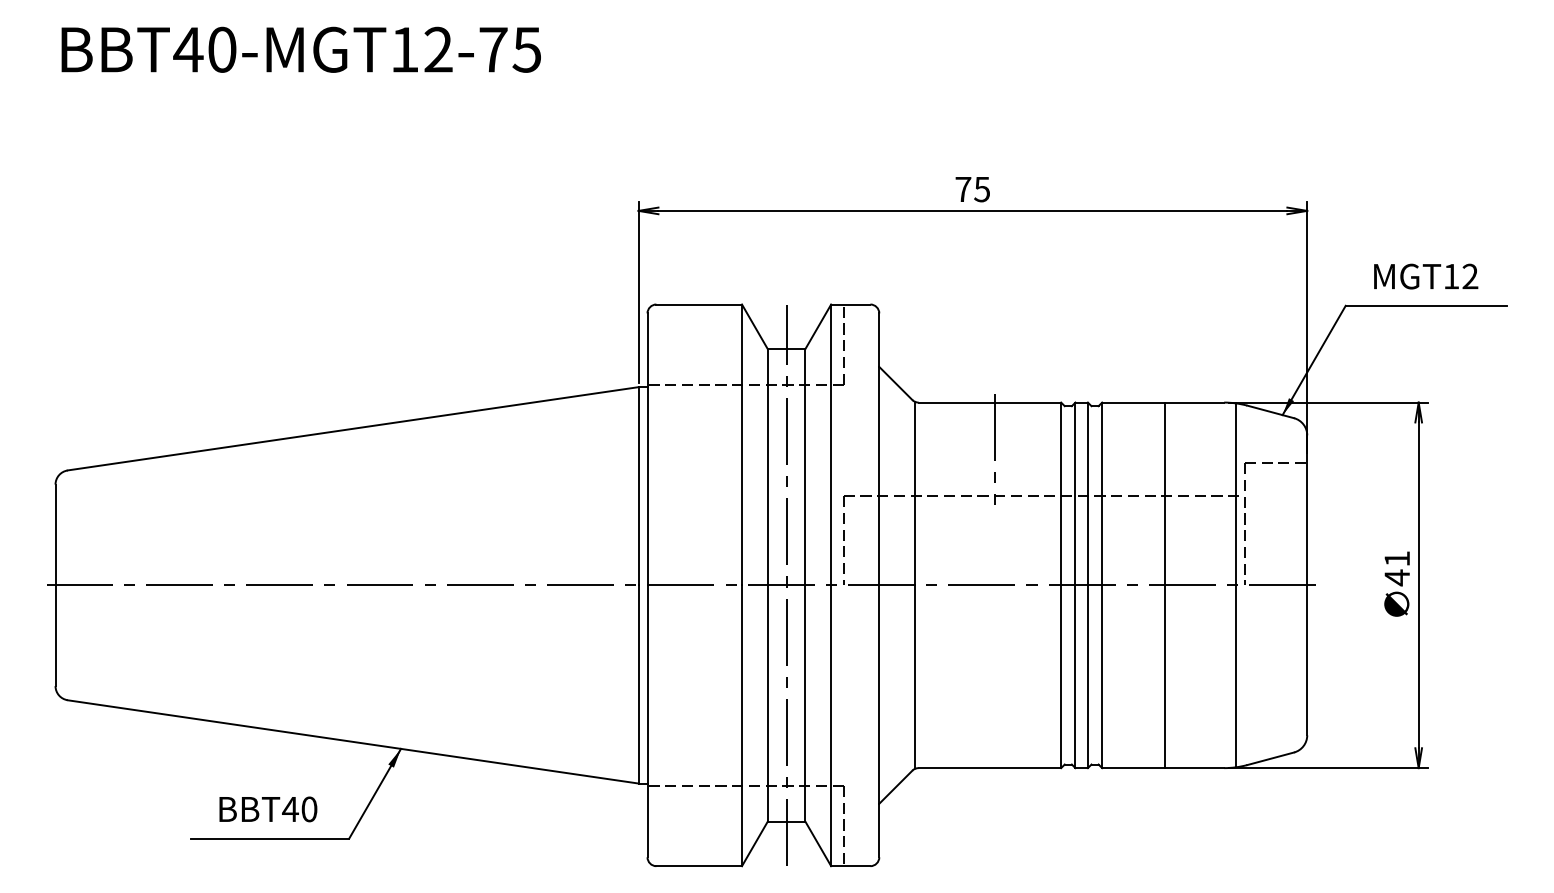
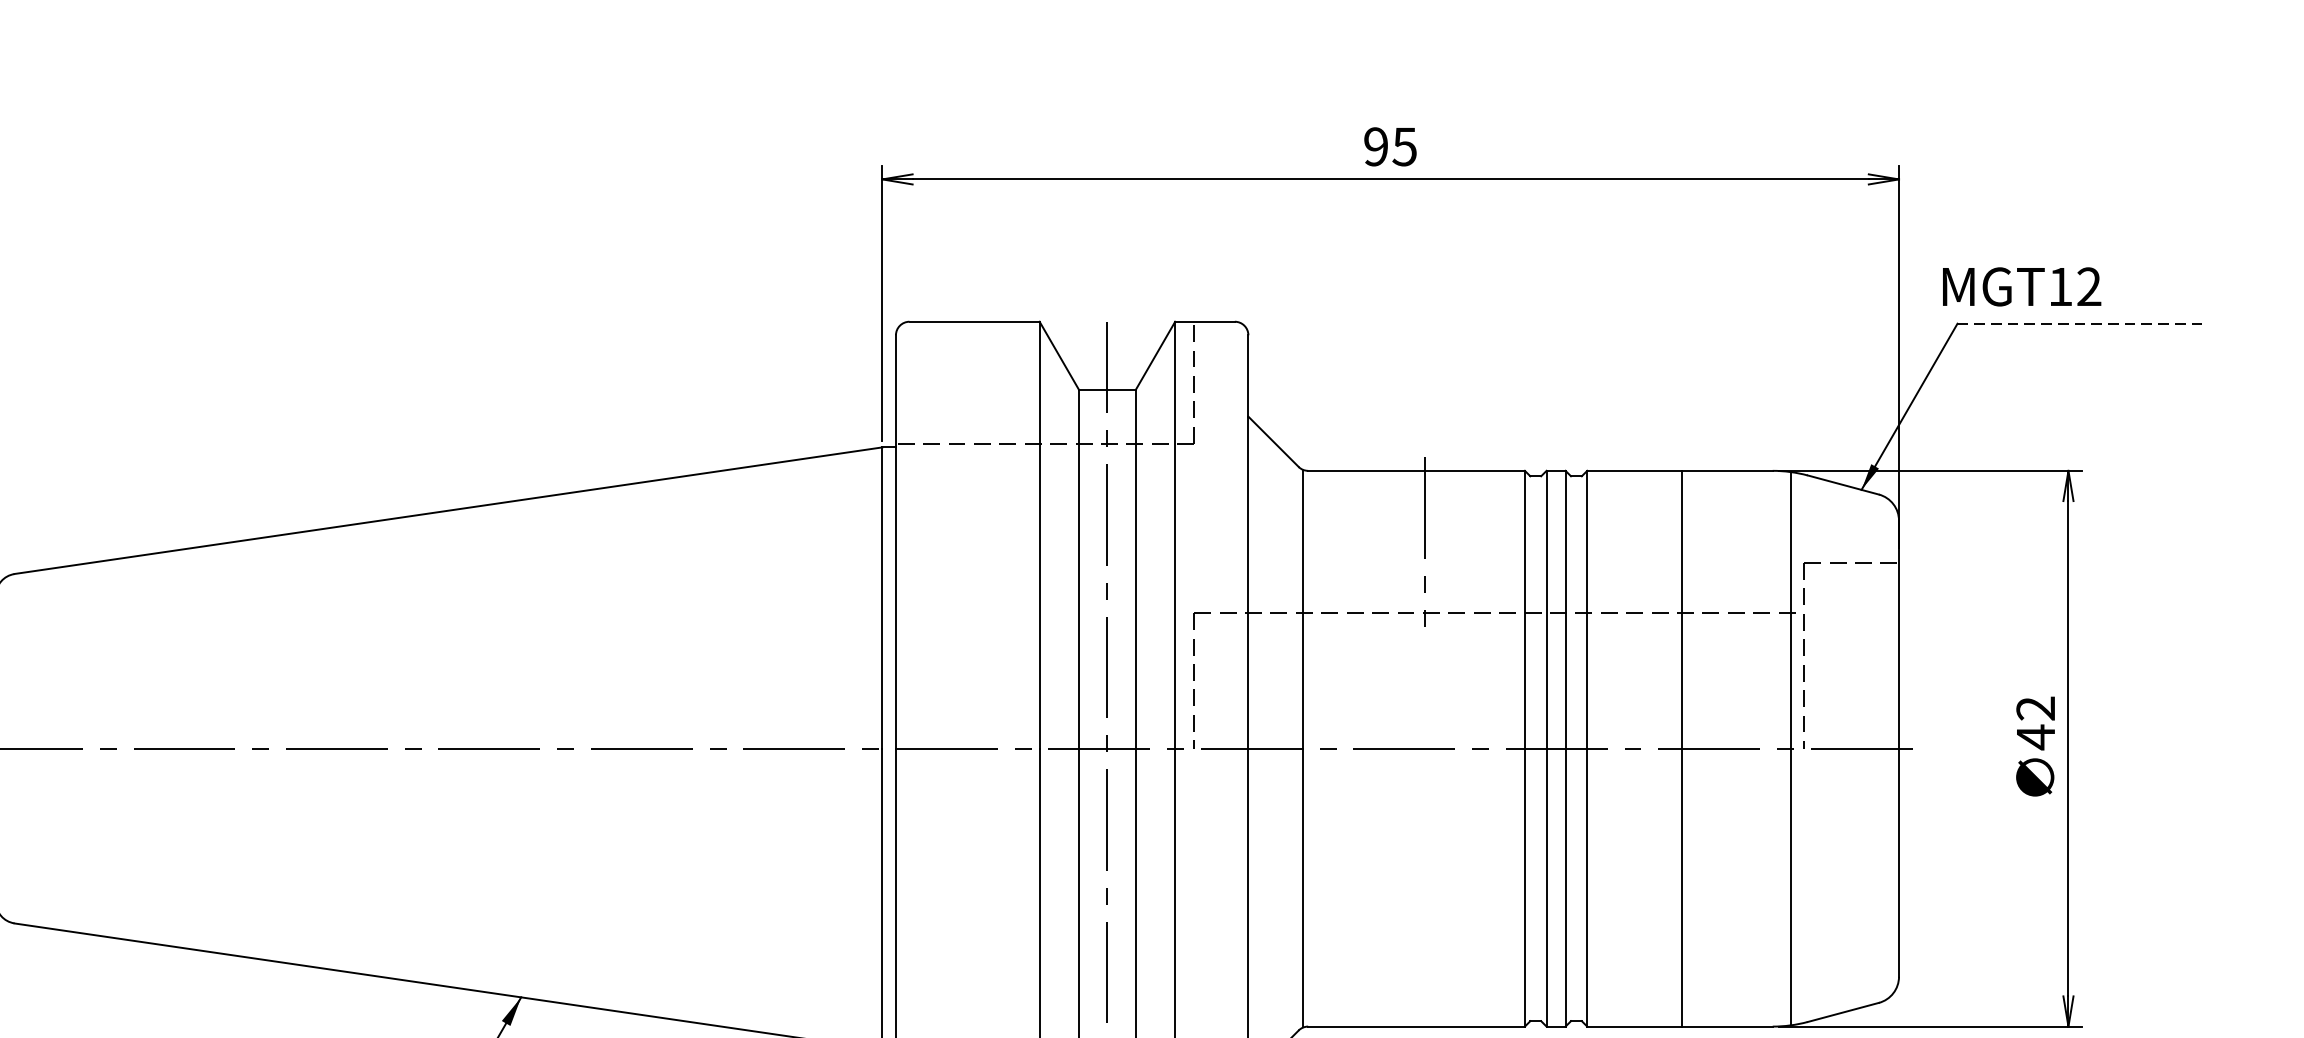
text: (963, 189) -> (1376, 146), 75 -> 95
text: (1426, 276) -> (2022, 286), moved
line: (1426, 305) -> (2080, 323), solid -> dashed
text: (1396, 558) -> (2034, 707), 41 -> 42

